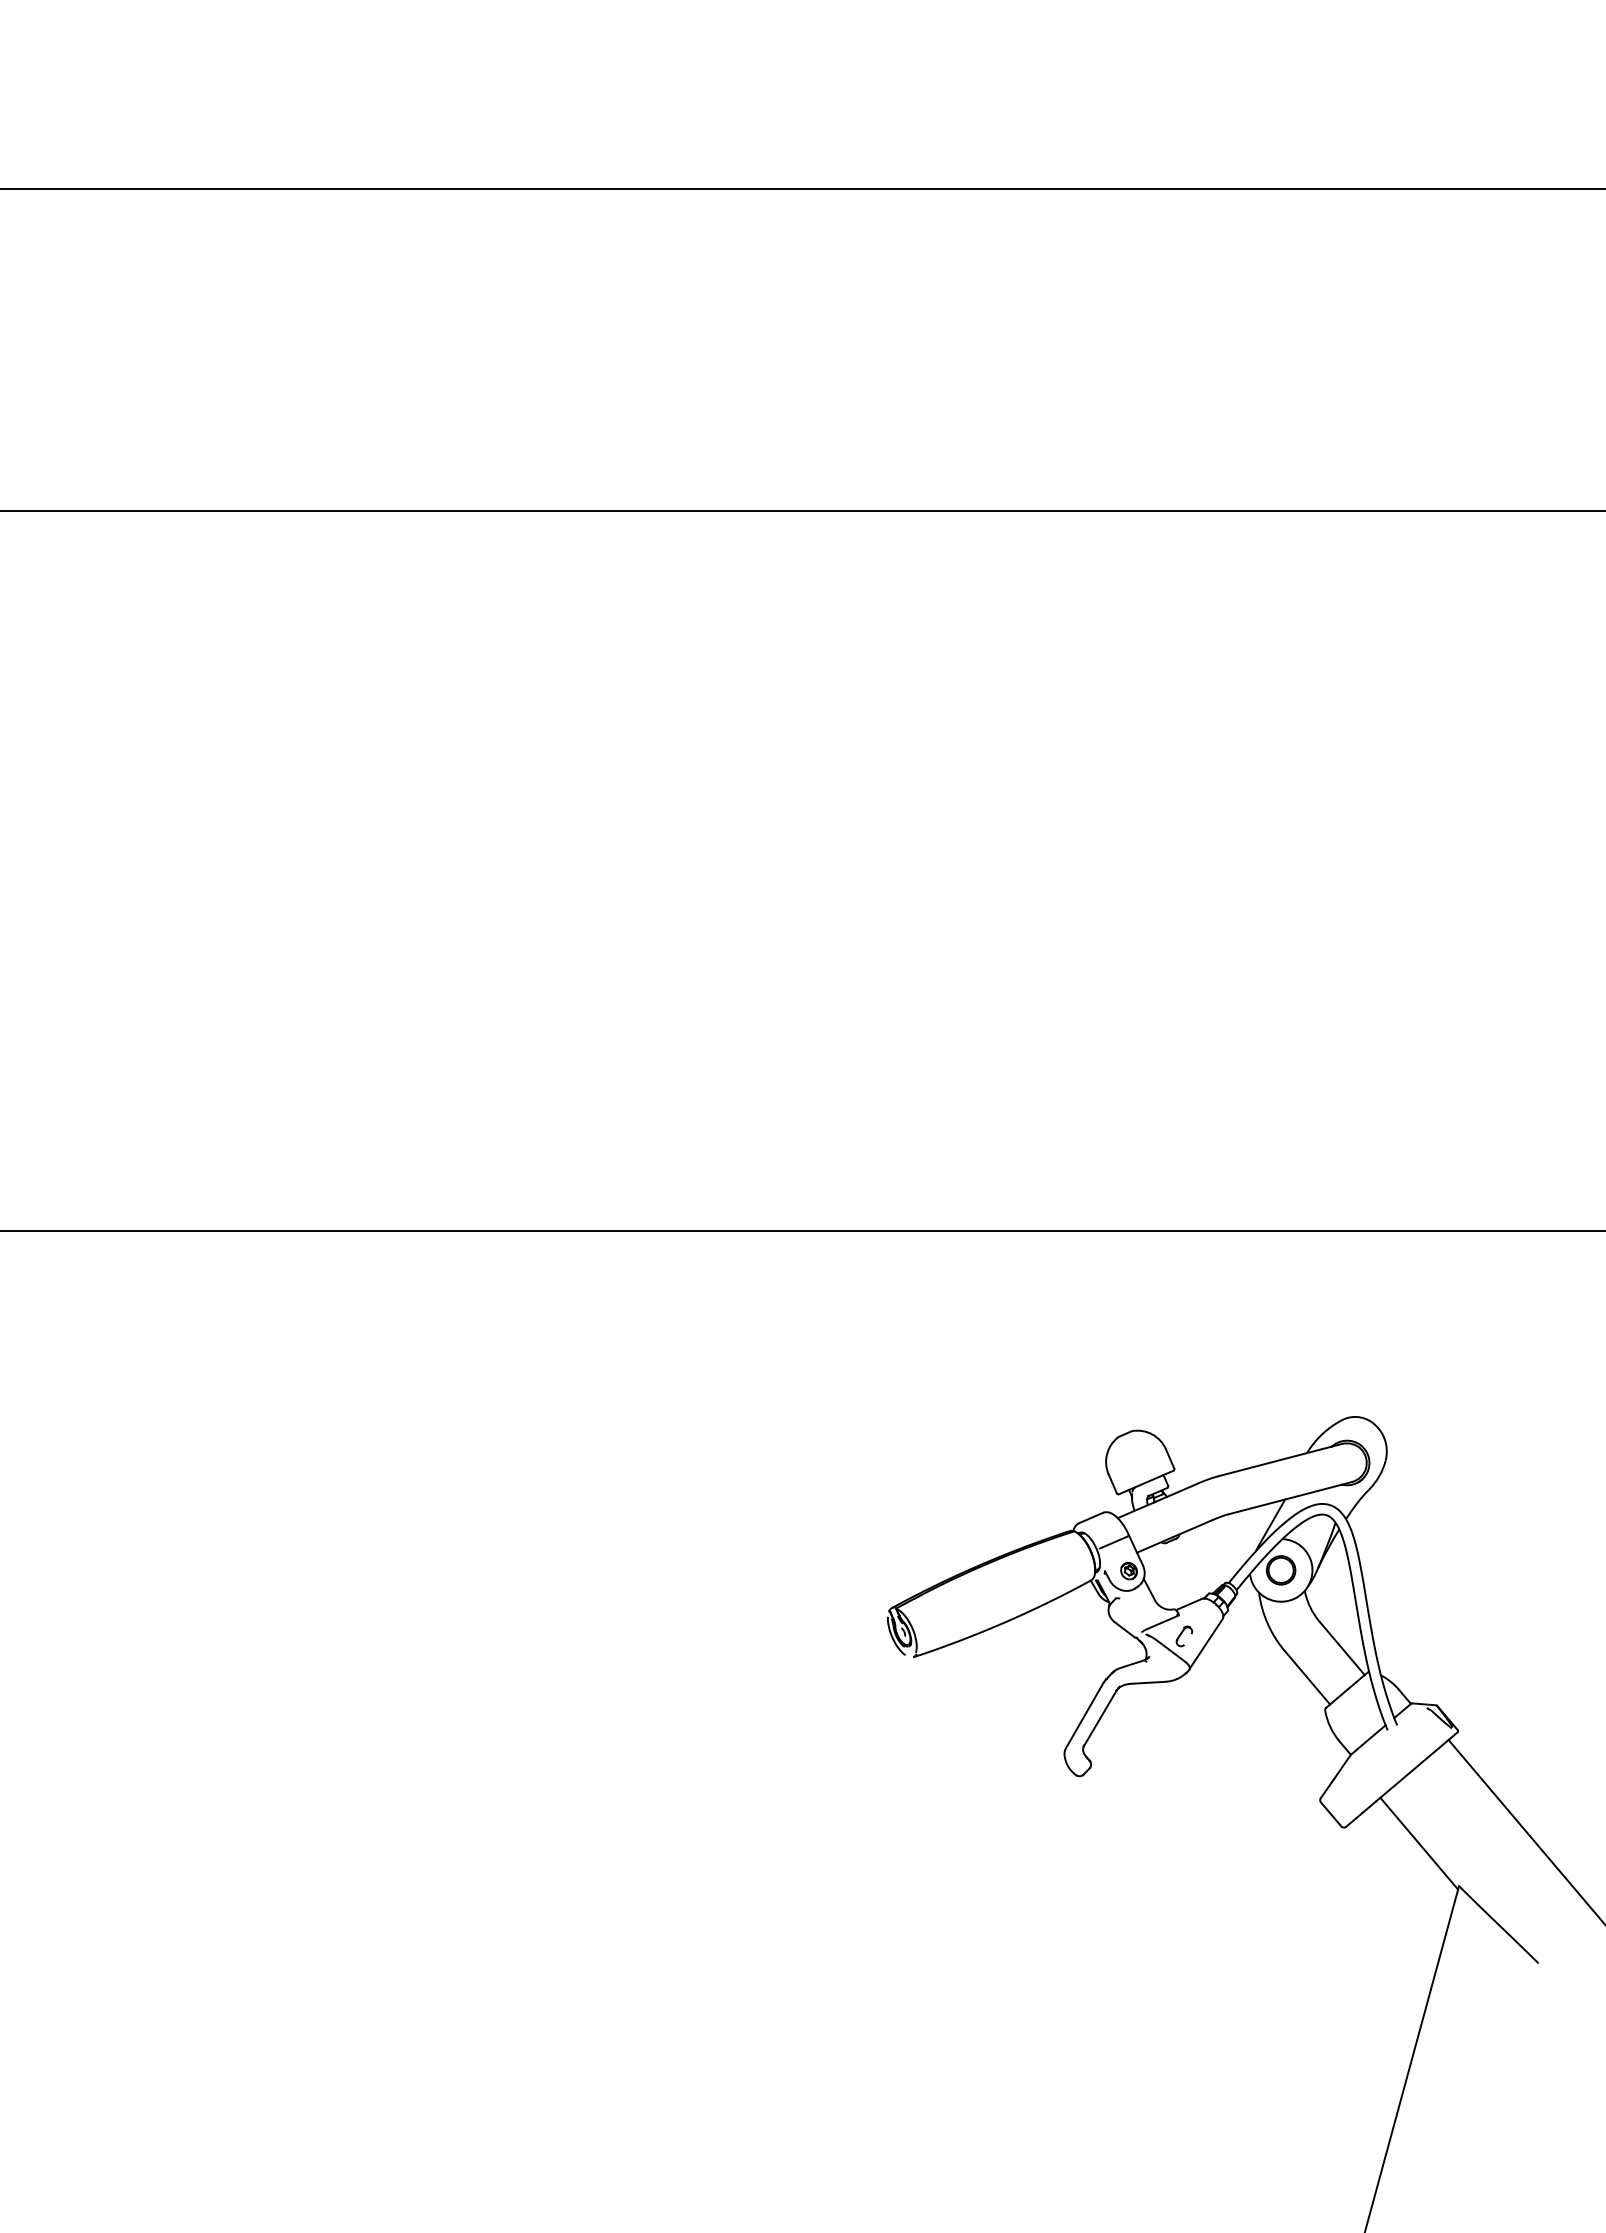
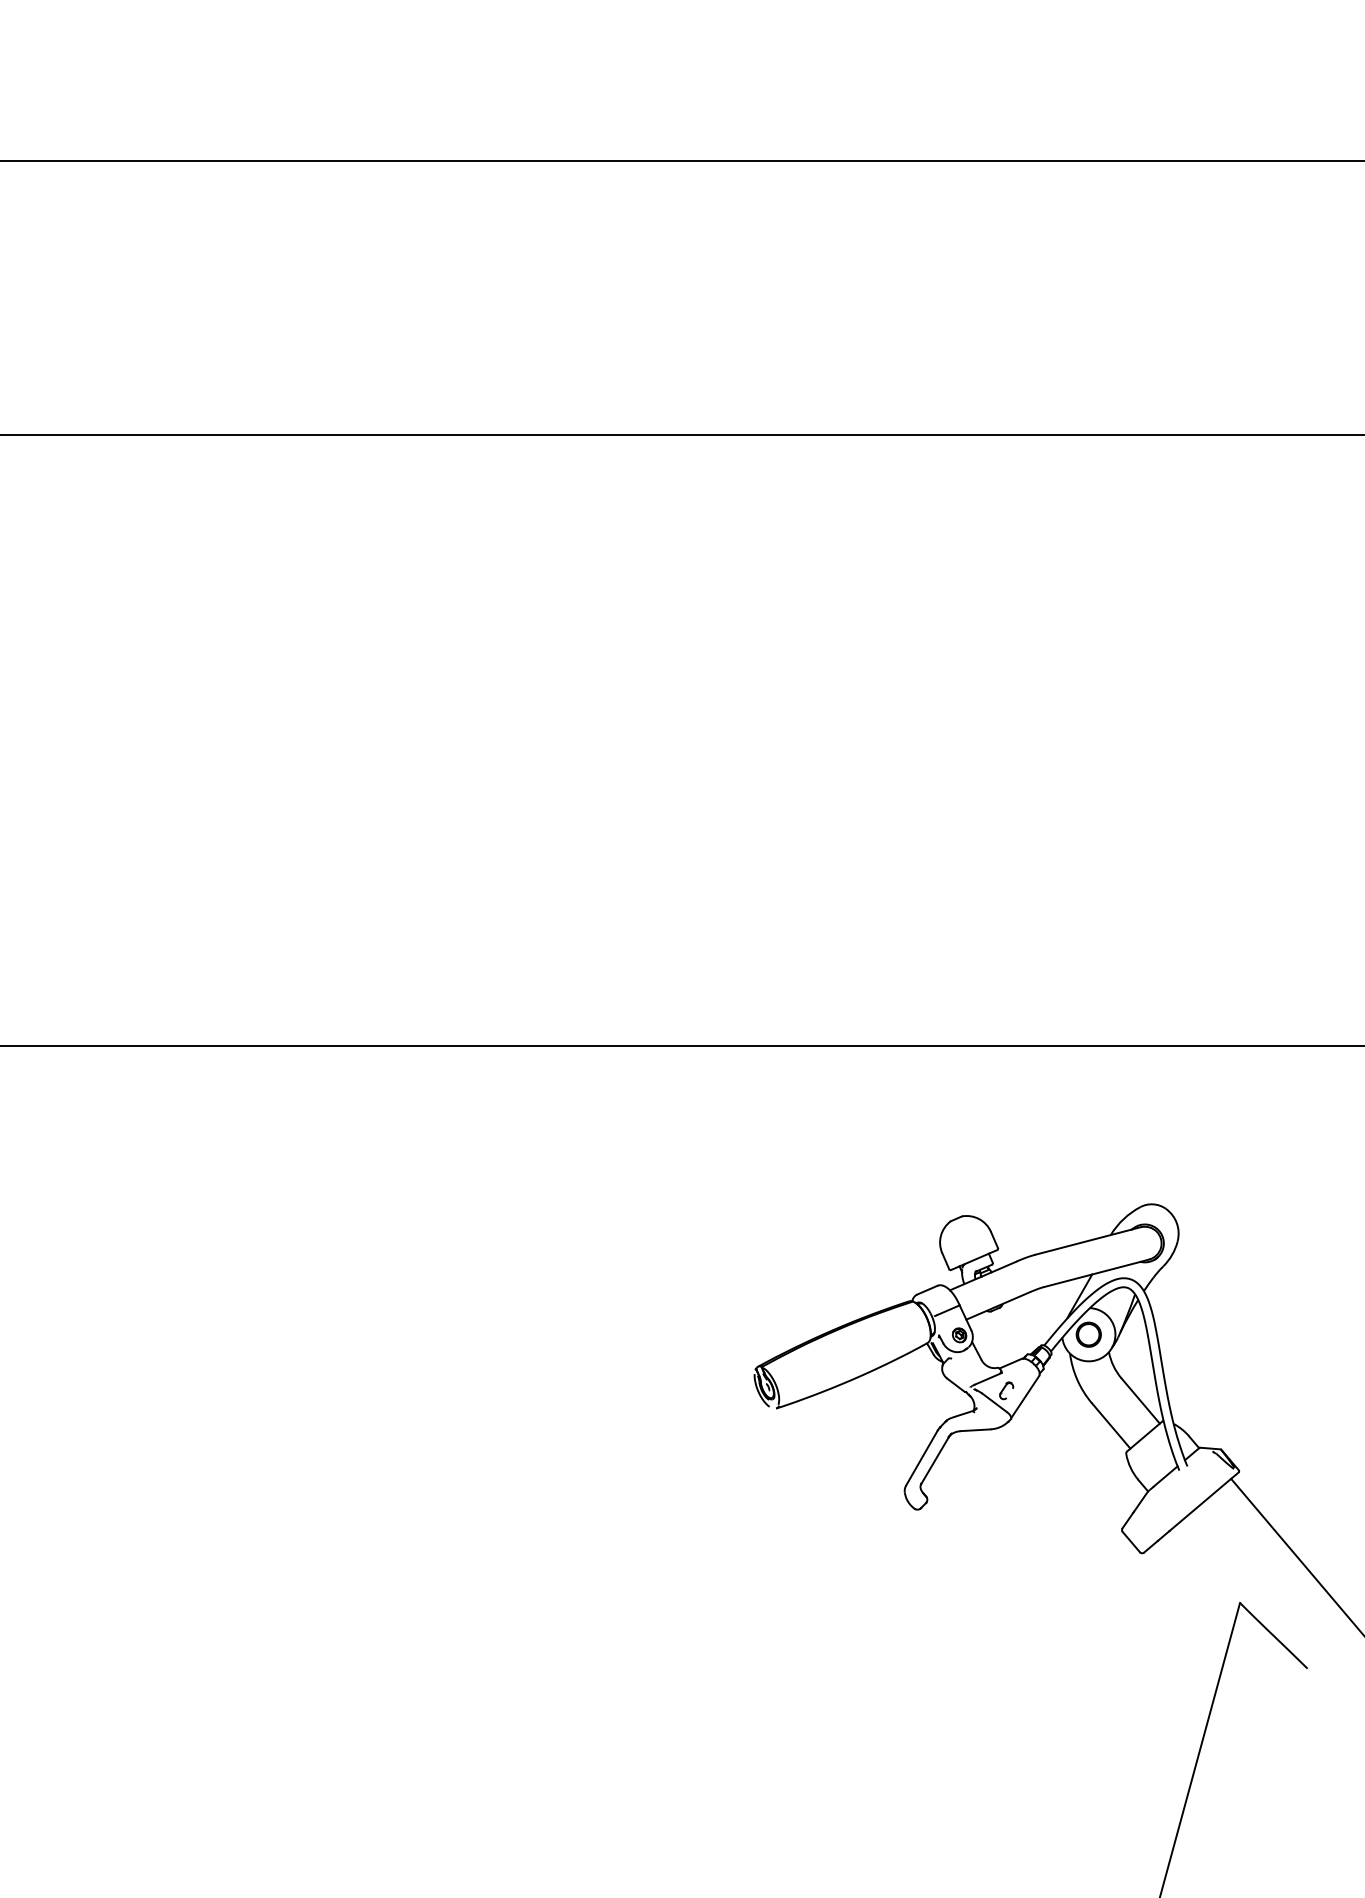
line: (1419, 1843) -> (1206, 1566), removed

